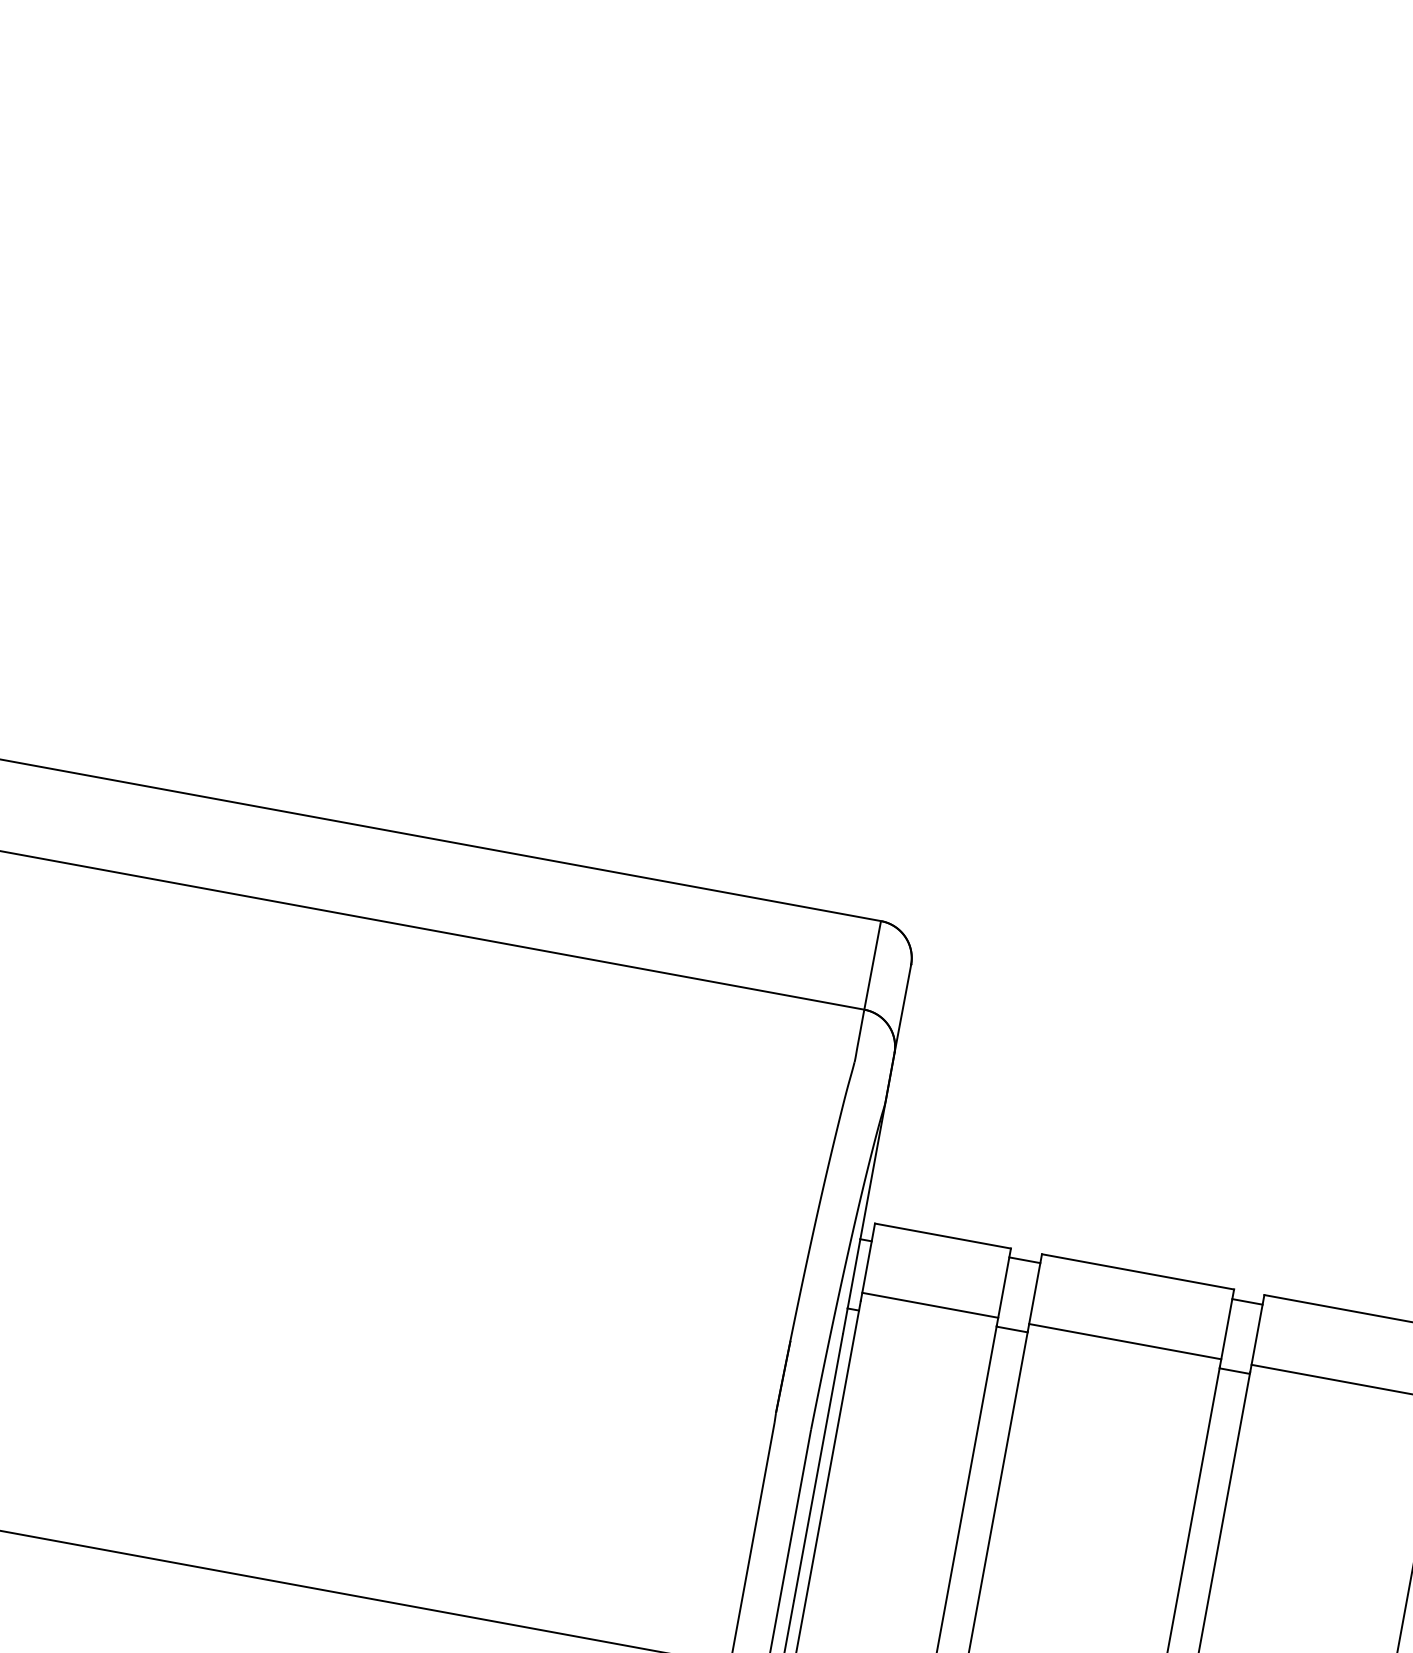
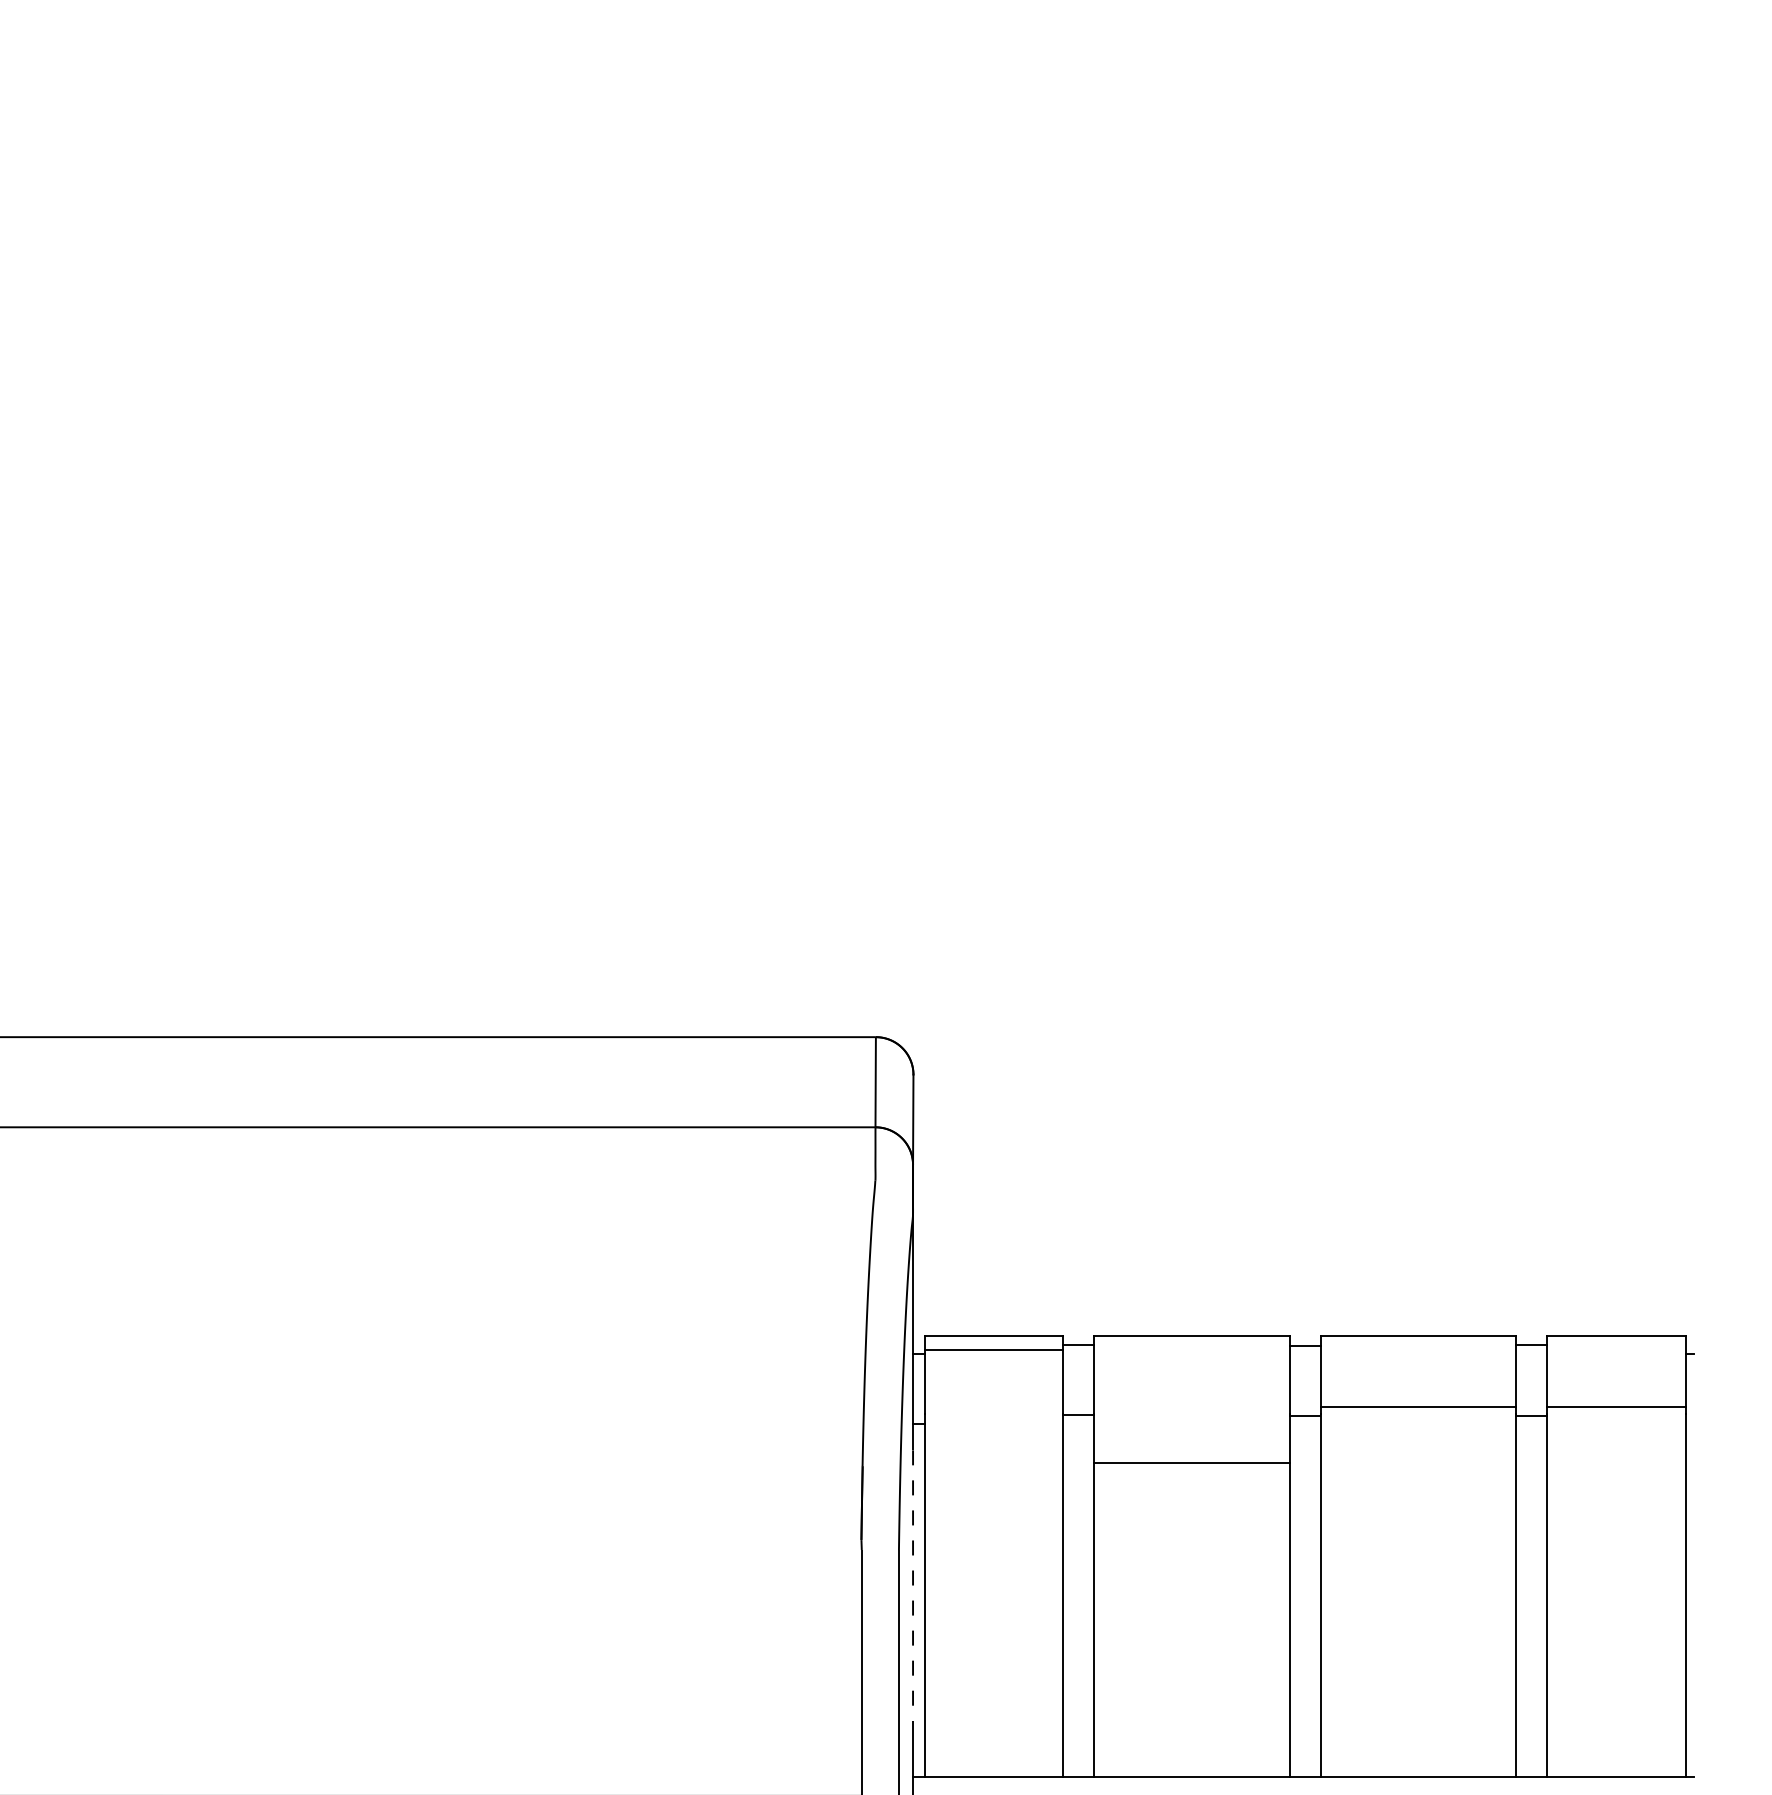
line: (929, 1305) -> (993, 1350), moved
line: (1124, 1341) -> (1191, 1462), moved
line: (818, 1468) -> (913, 1586), solid -> dashed

